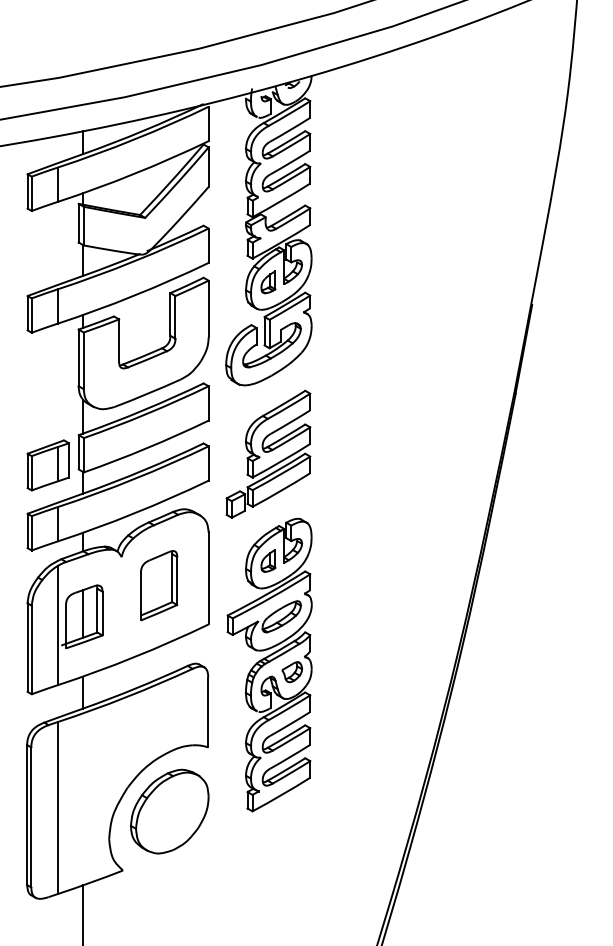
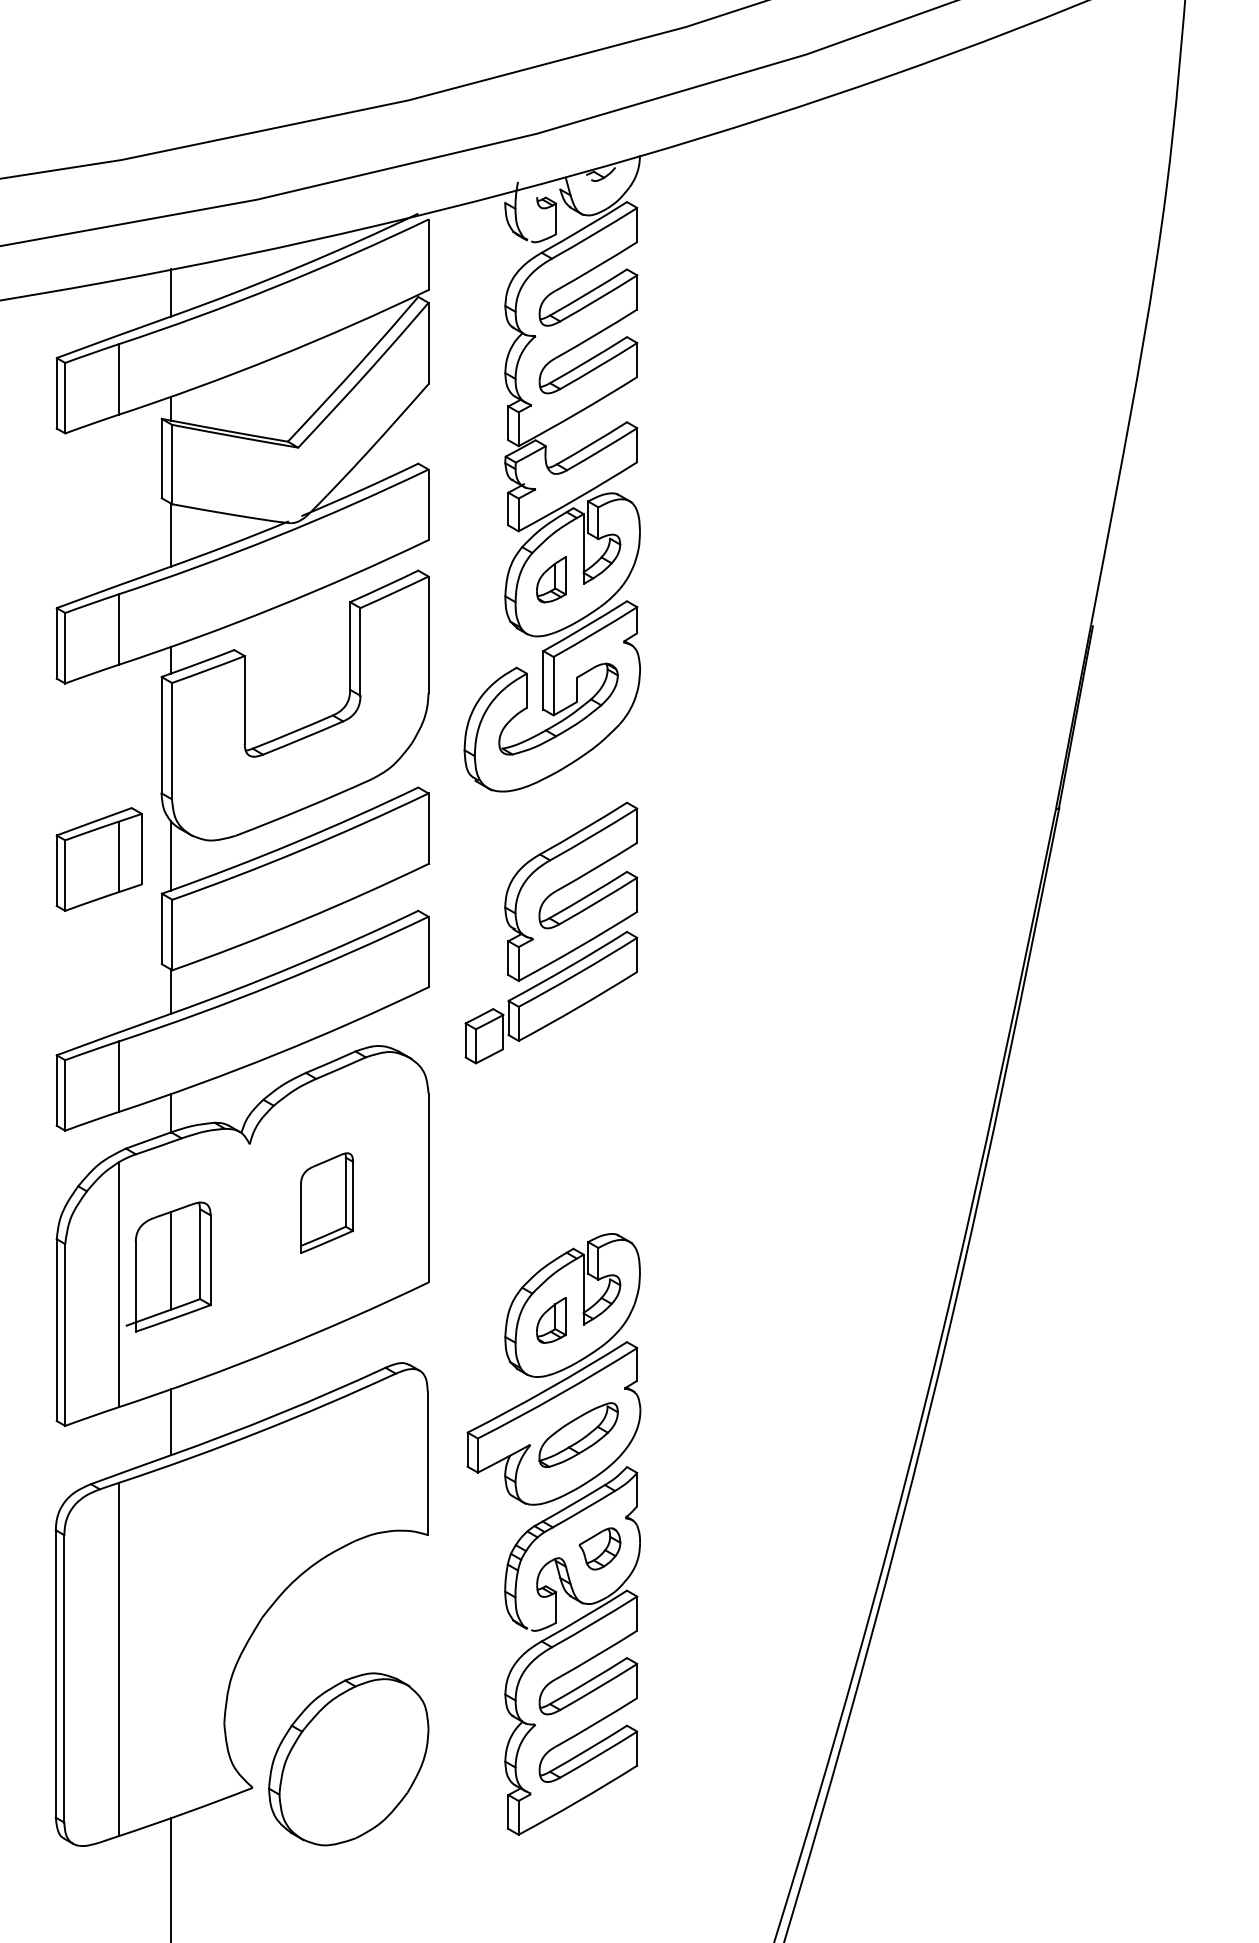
part: (47, 465) -> (97, 859), moved
part: (159, 585) -> (327, 1202), size x0.7
part: (269, 664) -> (553, 1533), moved
part: (169, 811) -> (348, 1759), moved

